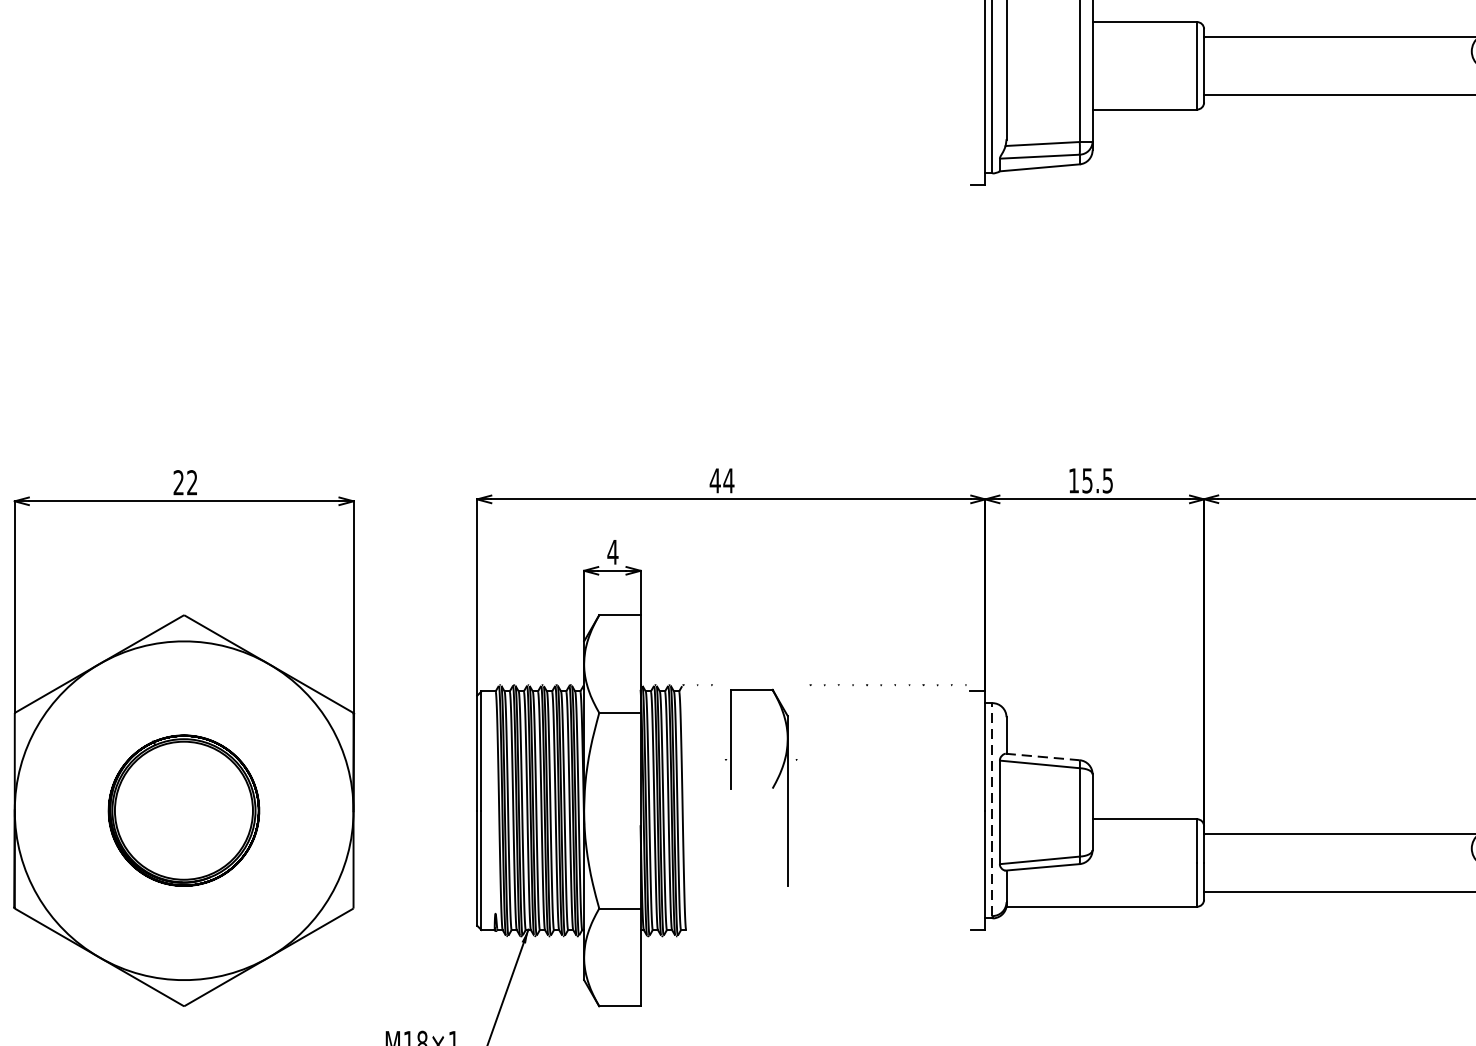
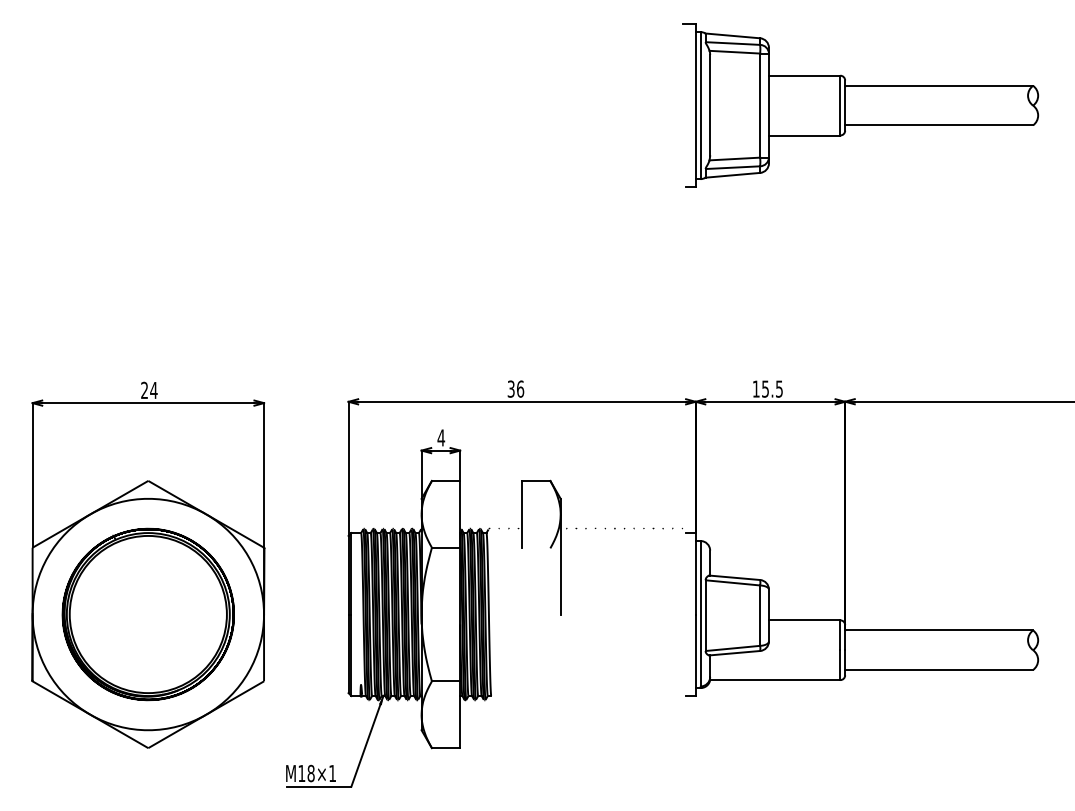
text: (721, 479) -> (515, 388), 44 -> 36
text: (191, 481) -> (153, 389), 22 -> 24
line: (1043, 756) -> (735, 577), dashed -> solid
part: (771, 787) -> (549, 547), moved
line: (992, 809) -> (700, 613), dashed -> solid
part: (182, 810) -> (147, 614), size x1.67

